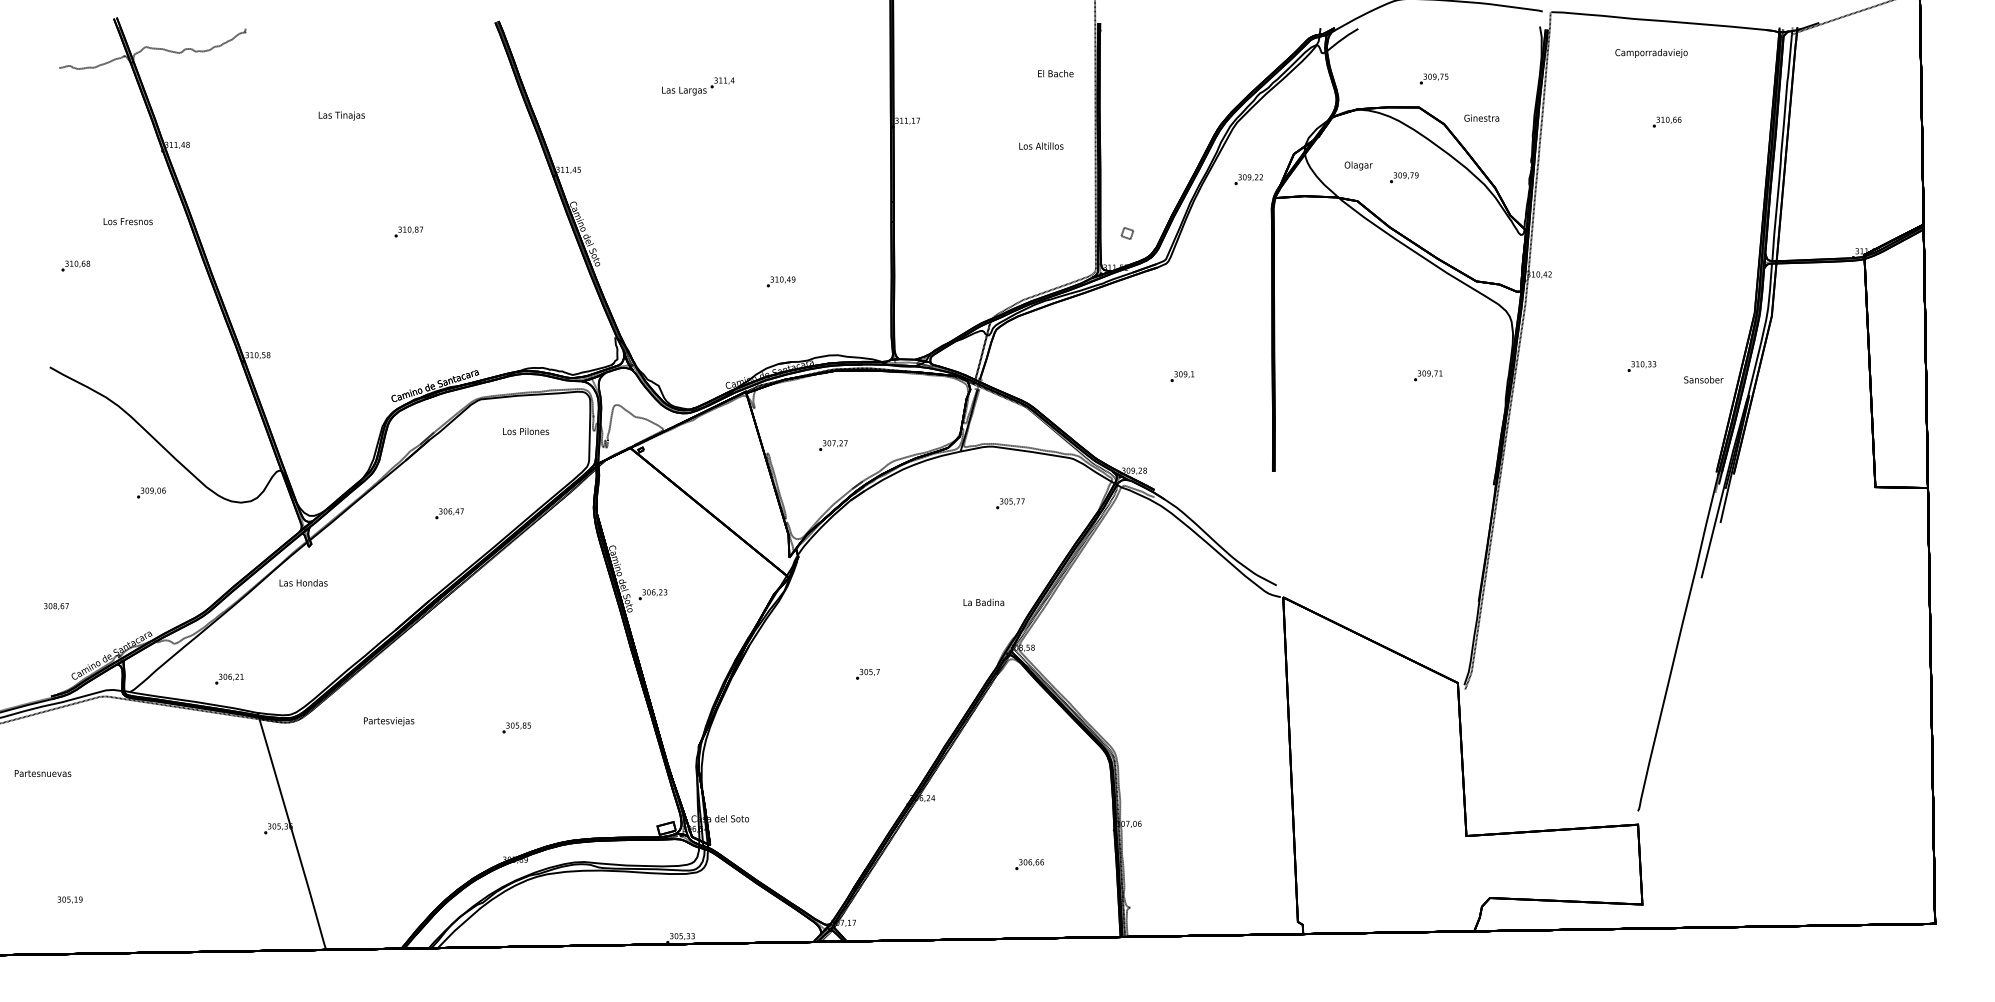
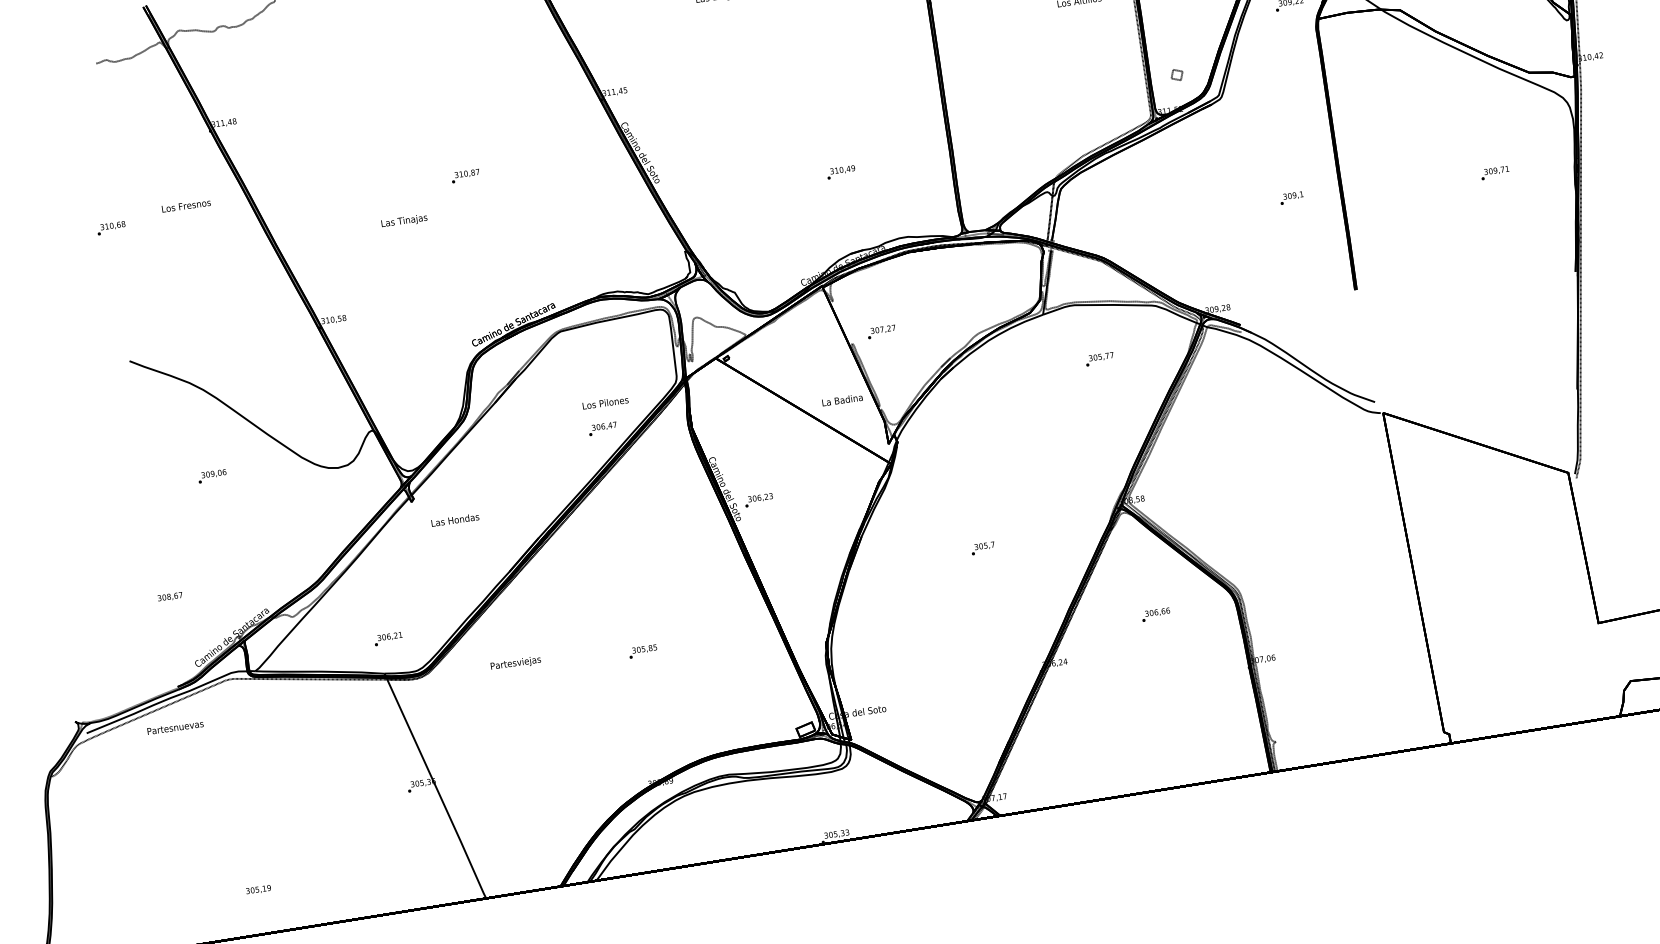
text: (341, 115) -> (404, 220), moved
text: (75, 265) -> (111, 227), moved
text: (1182, 376) -> (1291, 197), moved
text: (526, 430) -> (605, 401), moved
text: (833, 445) -> (881, 331), moved
text: (151, 492) -> (212, 475), moved
text: (449, 513) -> (602, 428), moved
text: (303, 582) -> (455, 519), moved
text: (983, 602) -> (842, 400), moved
text: (229, 678) -> (388, 638), moved
text: (42, 773) -> (174, 727), moved
text: (1029, 864) -> (1155, 614), moved
text: (69, 899) -> (257, 889), moved

